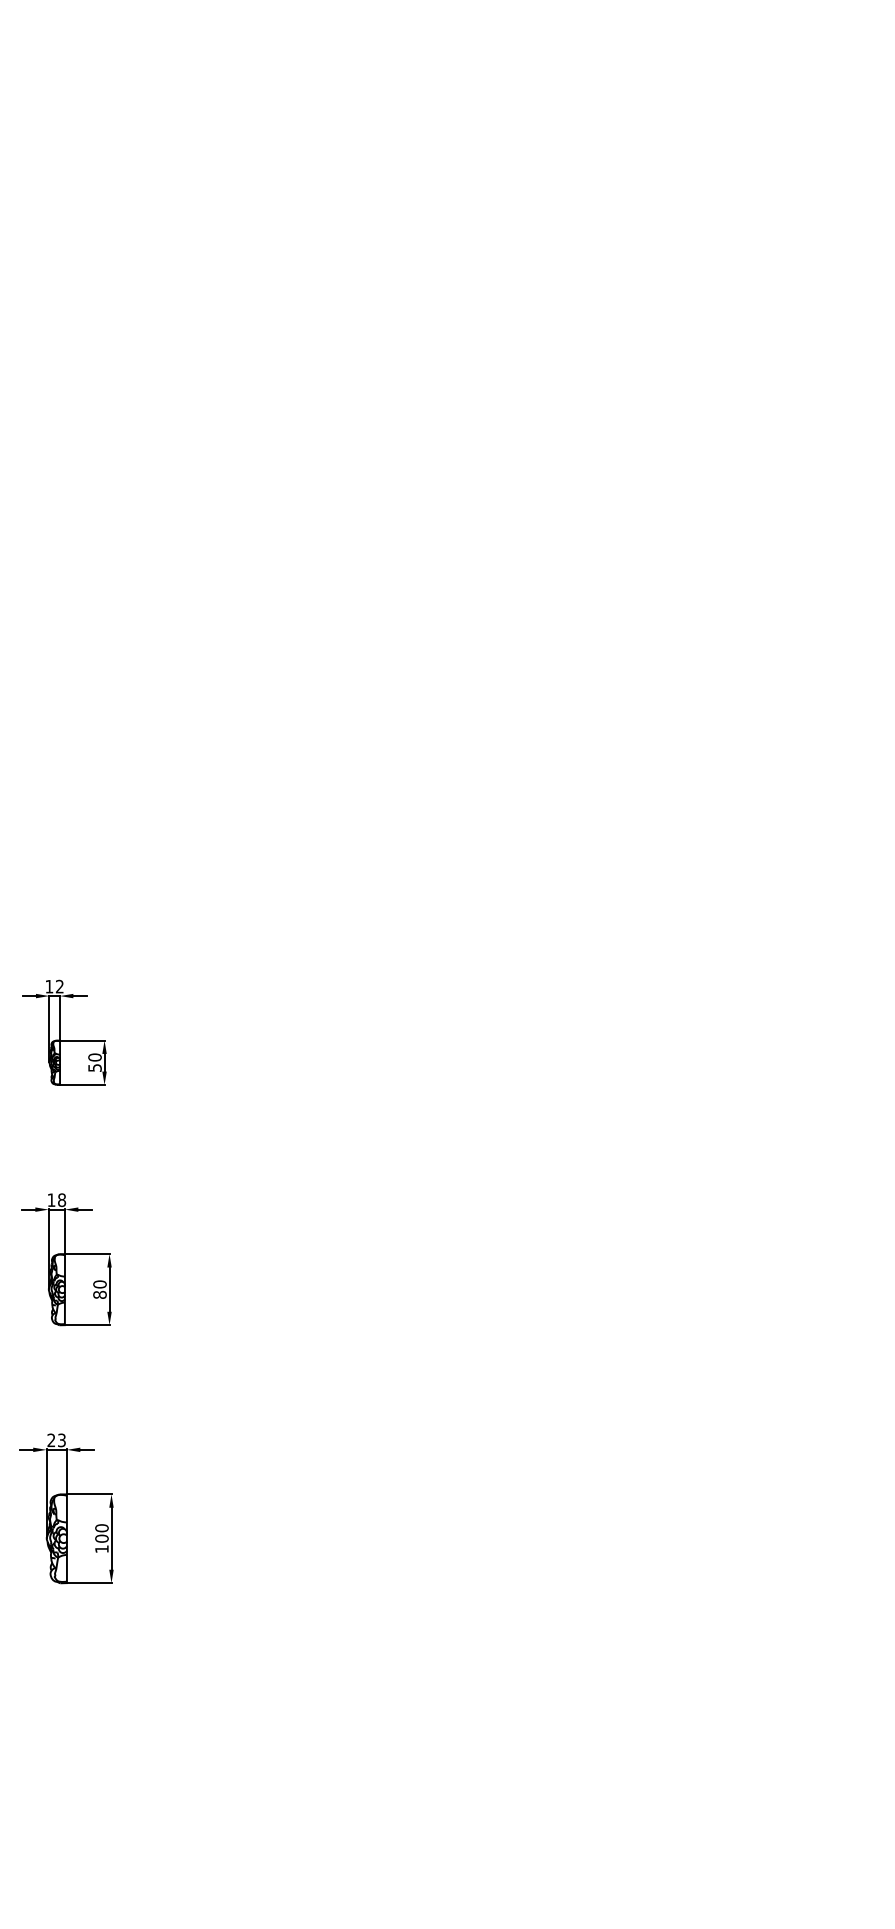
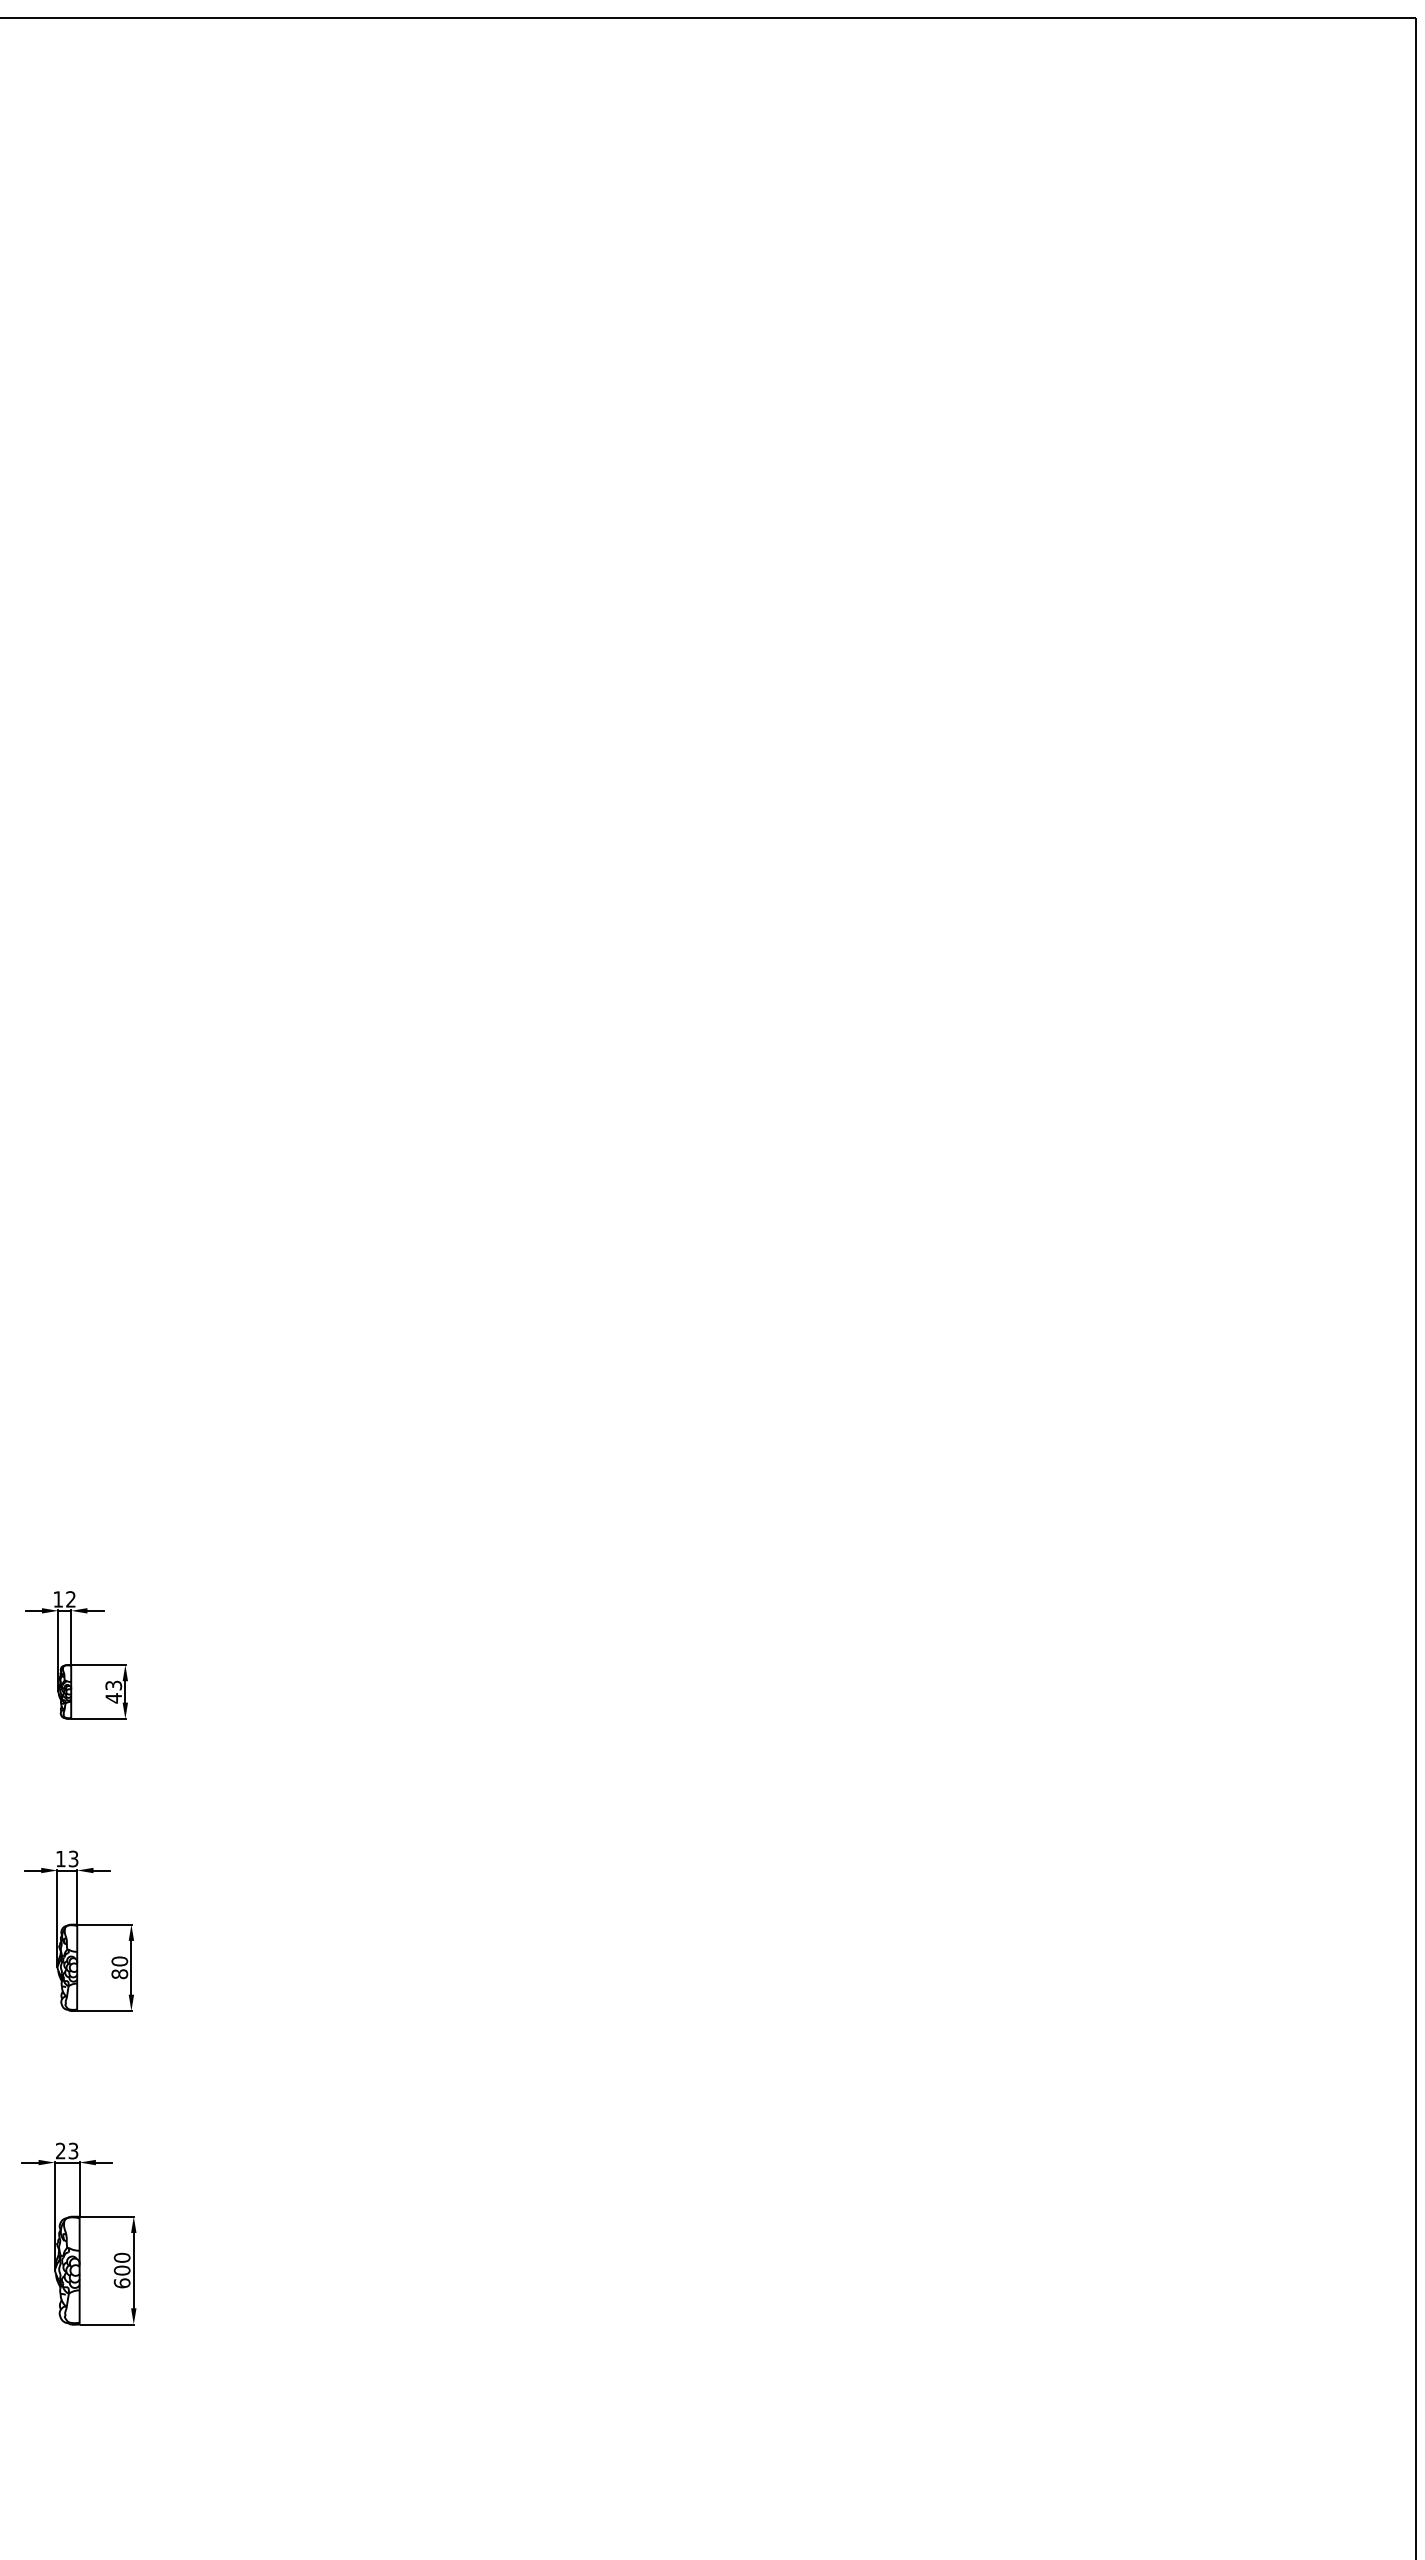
text: (94, 1062) -> (113, 1691), 50 -> 43
text: (61, 1199) -> (73, 1858), 18 -> 13
text: (101, 1549) -> (121, 2283), 100 -> 600

